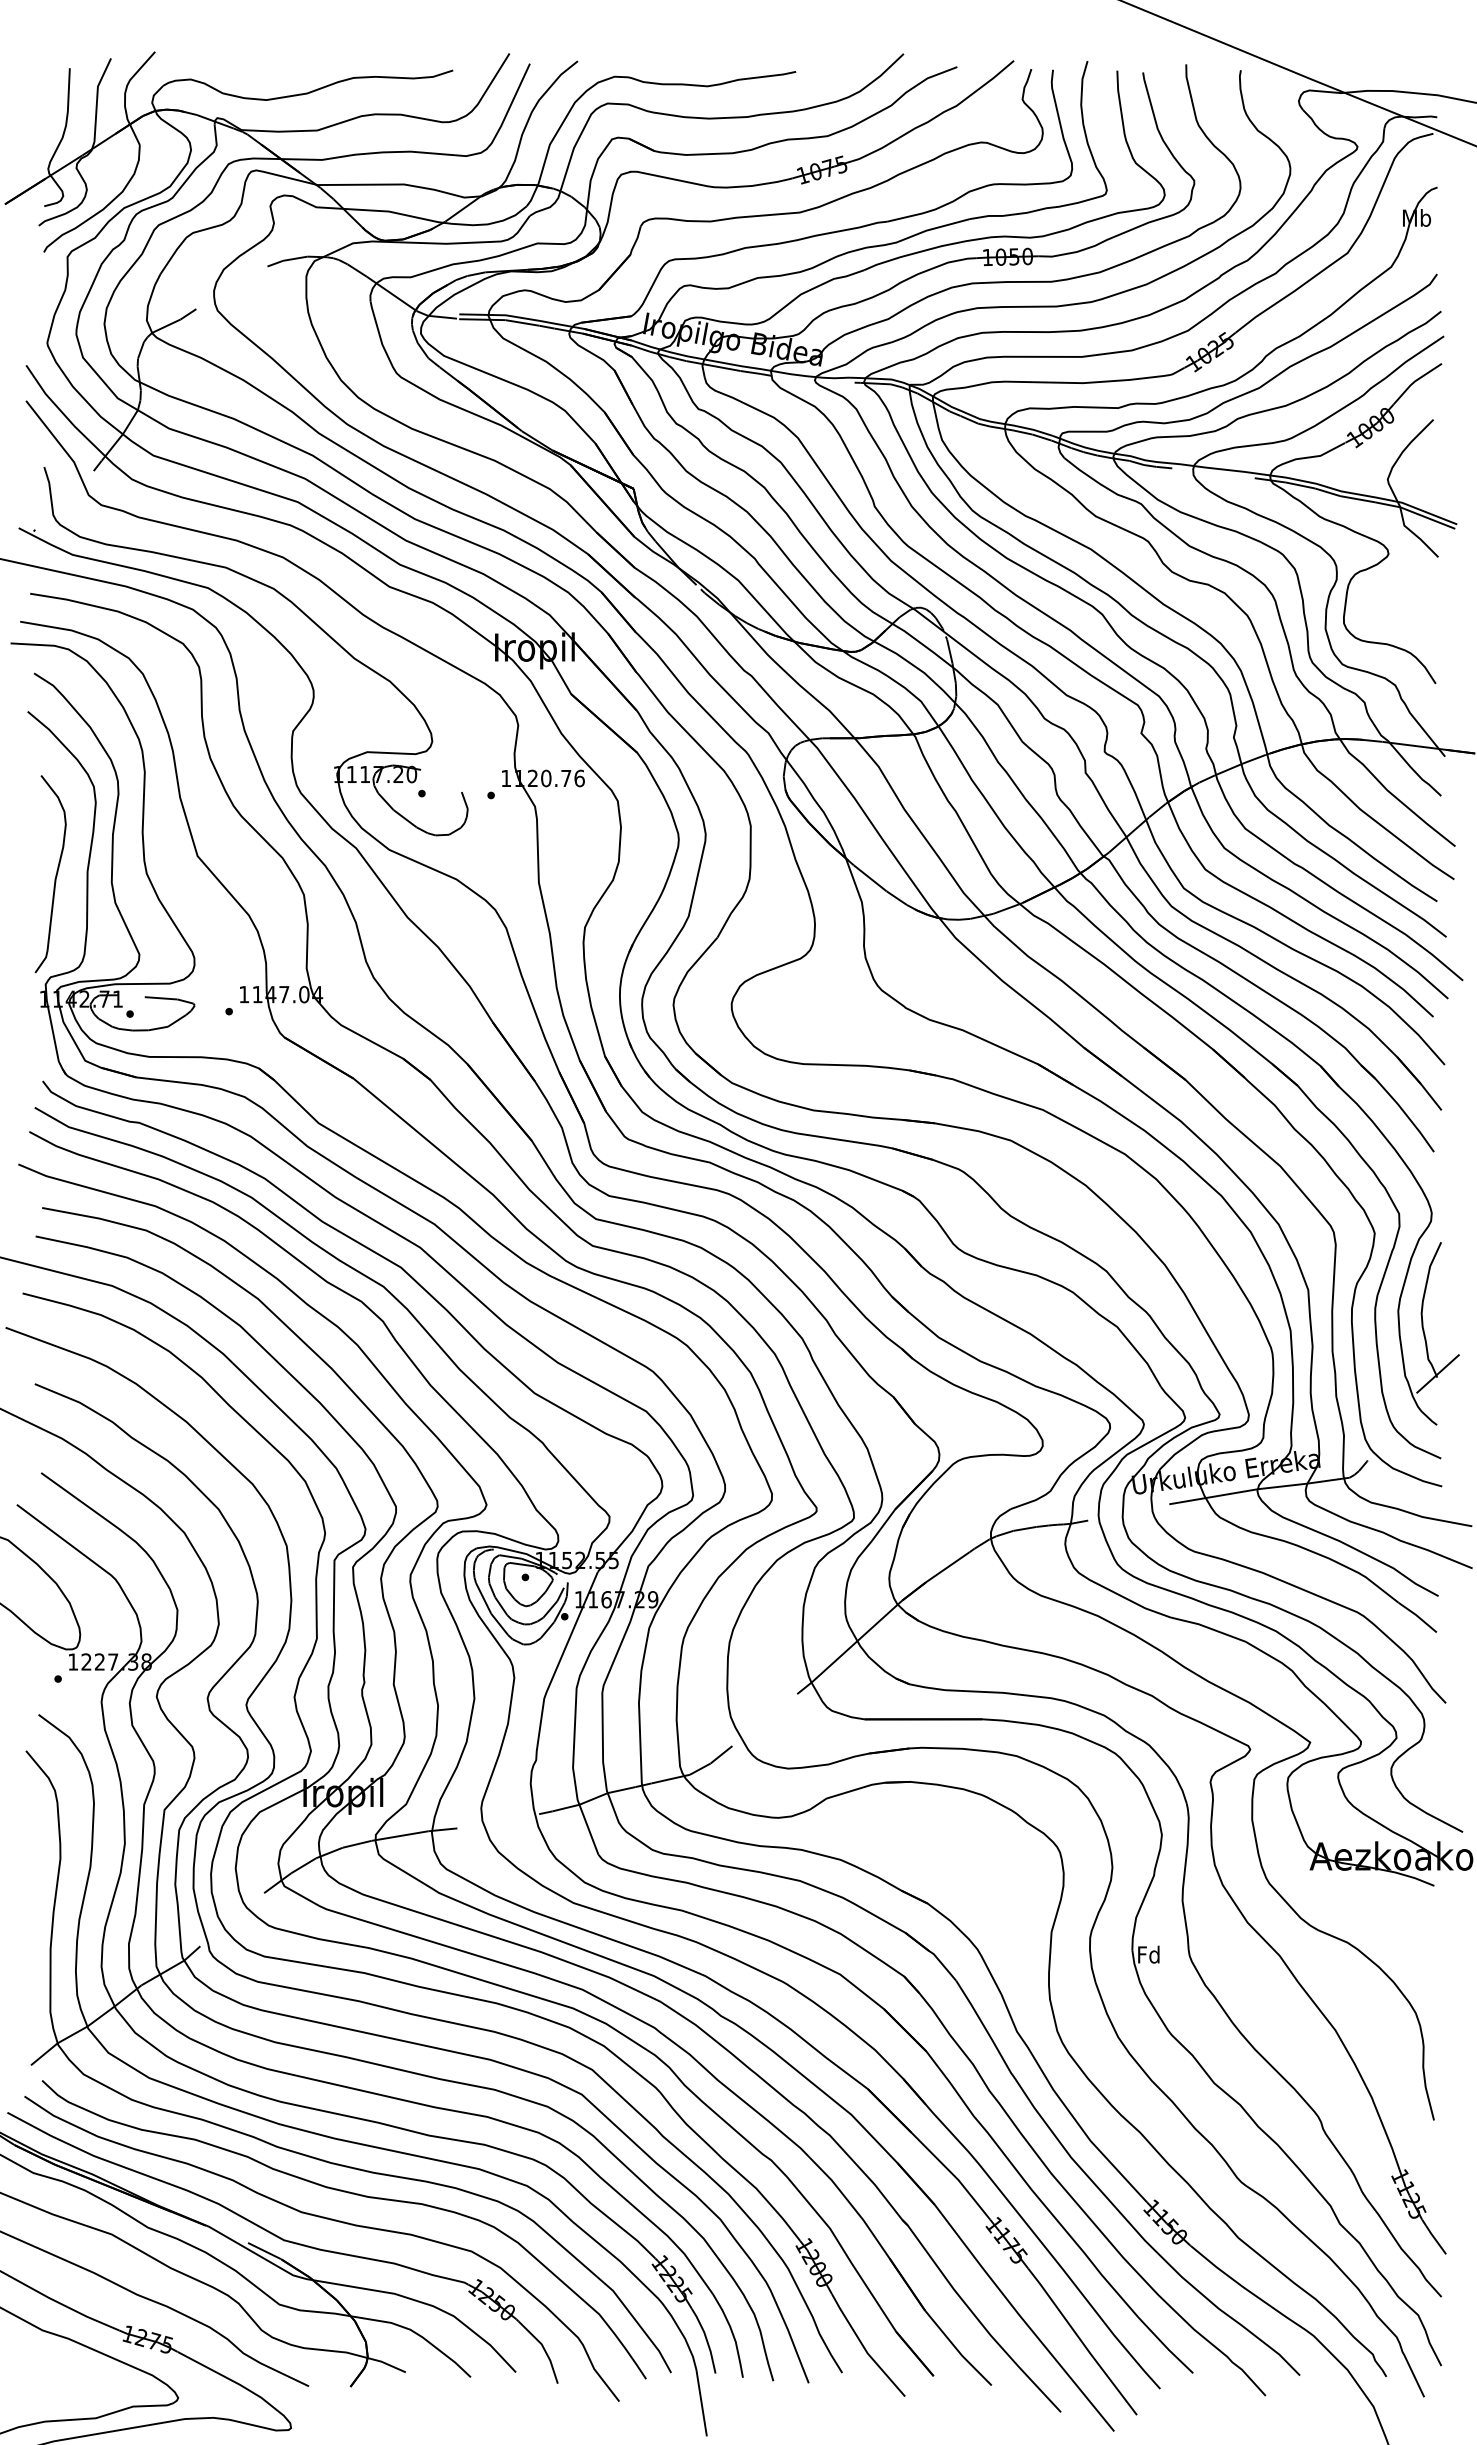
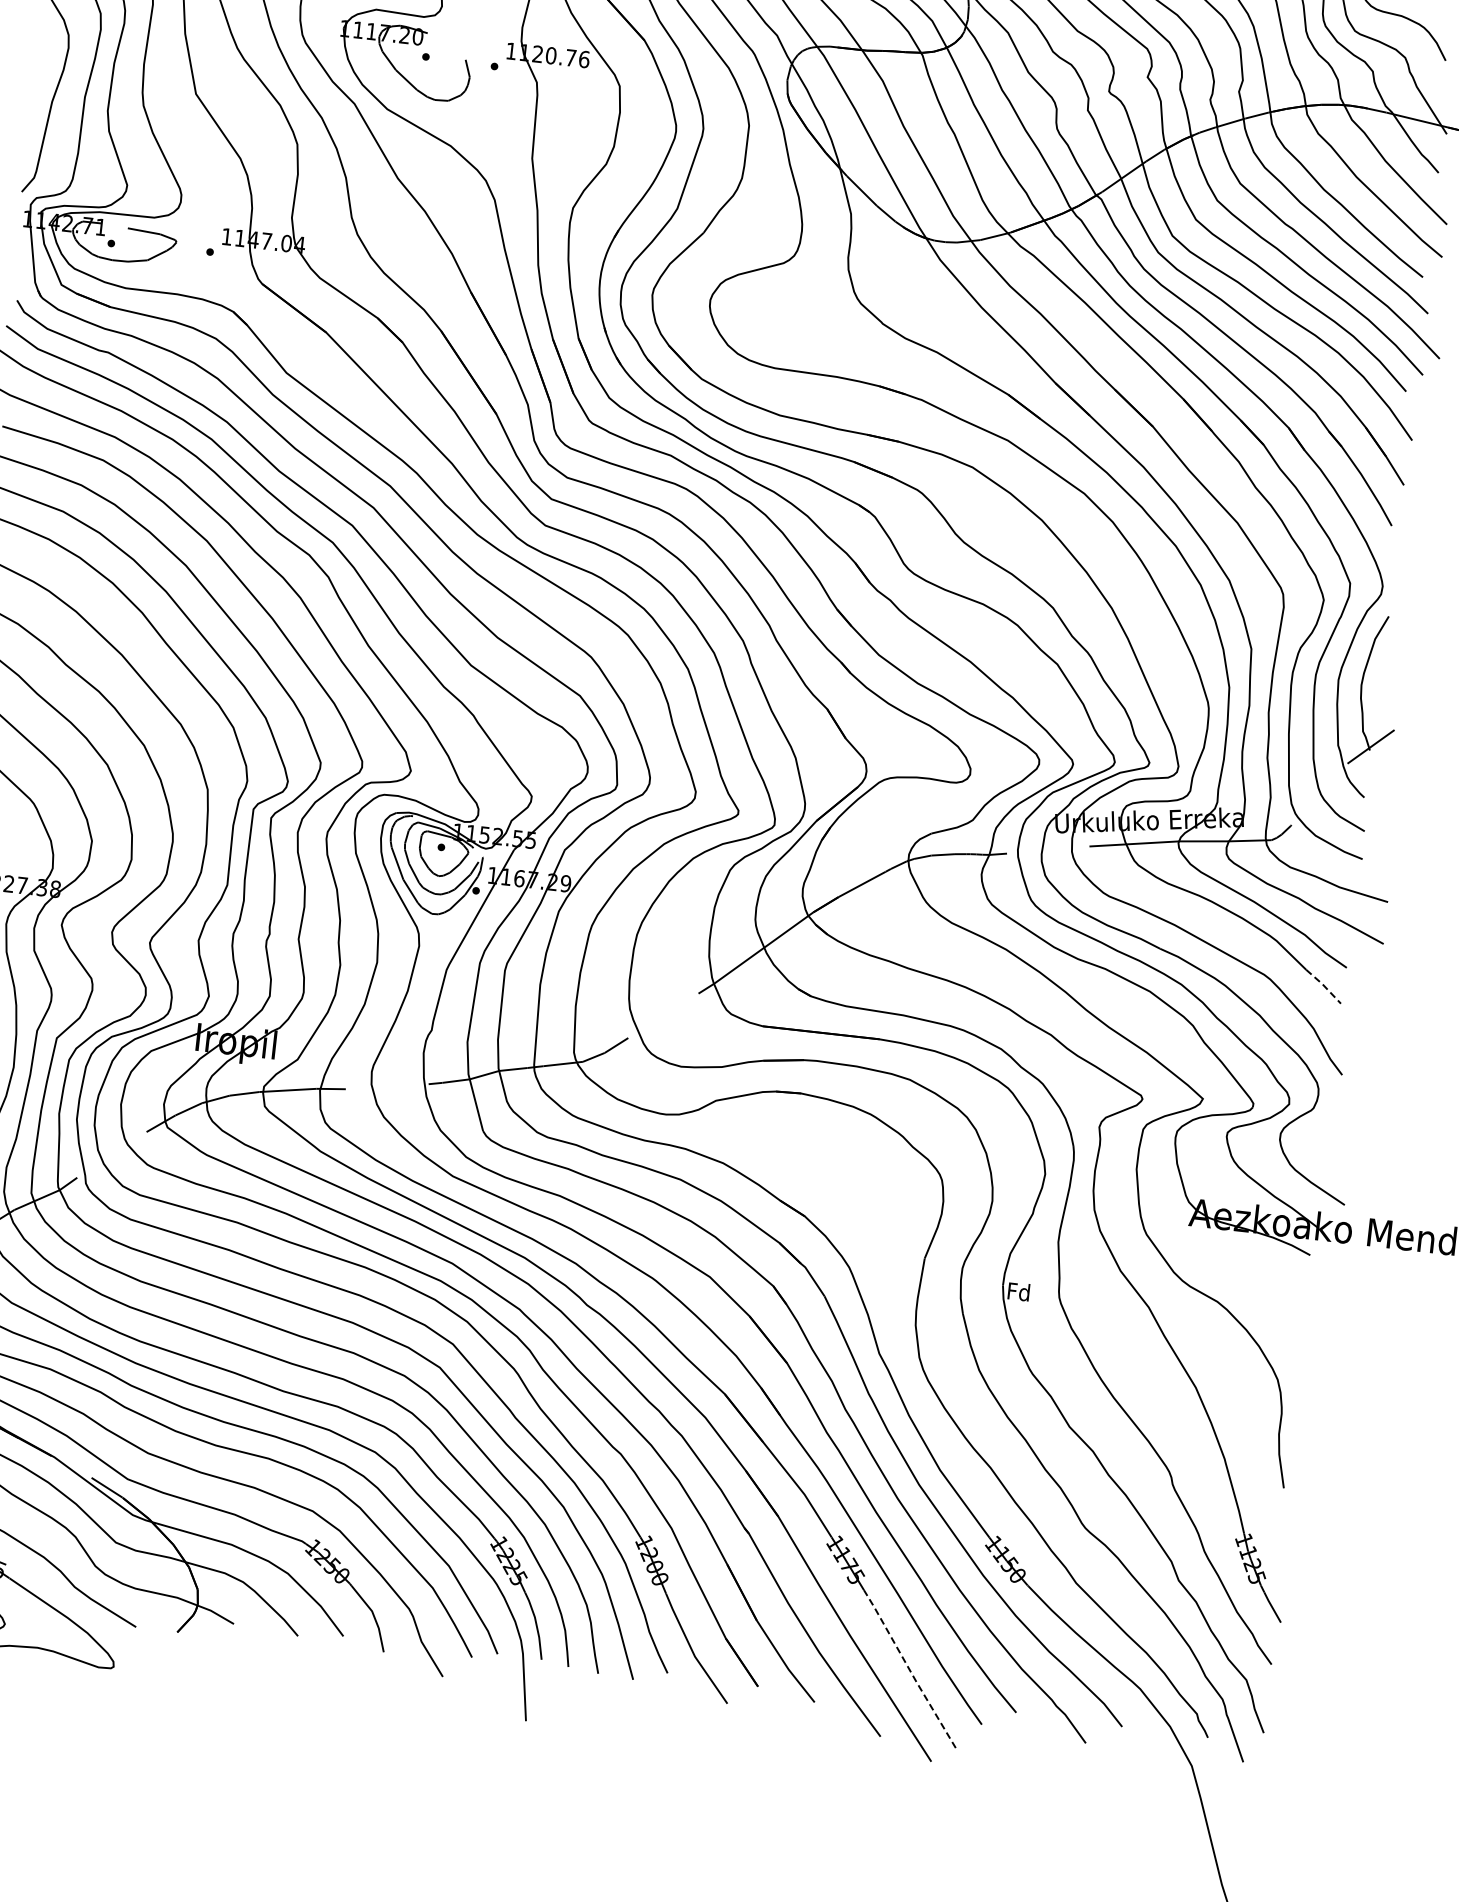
line: (1418, 1616) -> (1324, 985), solid -> dashed
line: (1081, 2341) -> (908, 1668), solid -> dashed

